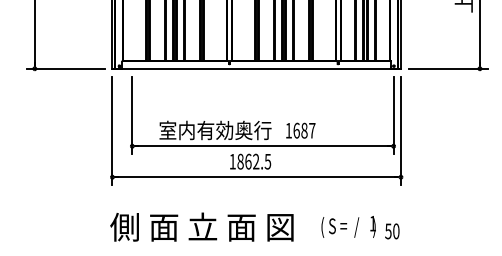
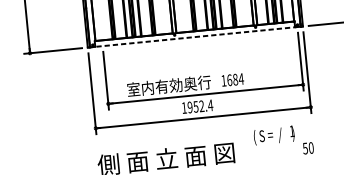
line: (256, 68) -> (195, 36), solid -> dashed
text: (311, 130) -> (240, 79), 1687 -> 1684
text: (254, 161) -> (200, 106), 1862.5 -> 1952.4
text: (348, 226) -> (274, 135), moved

